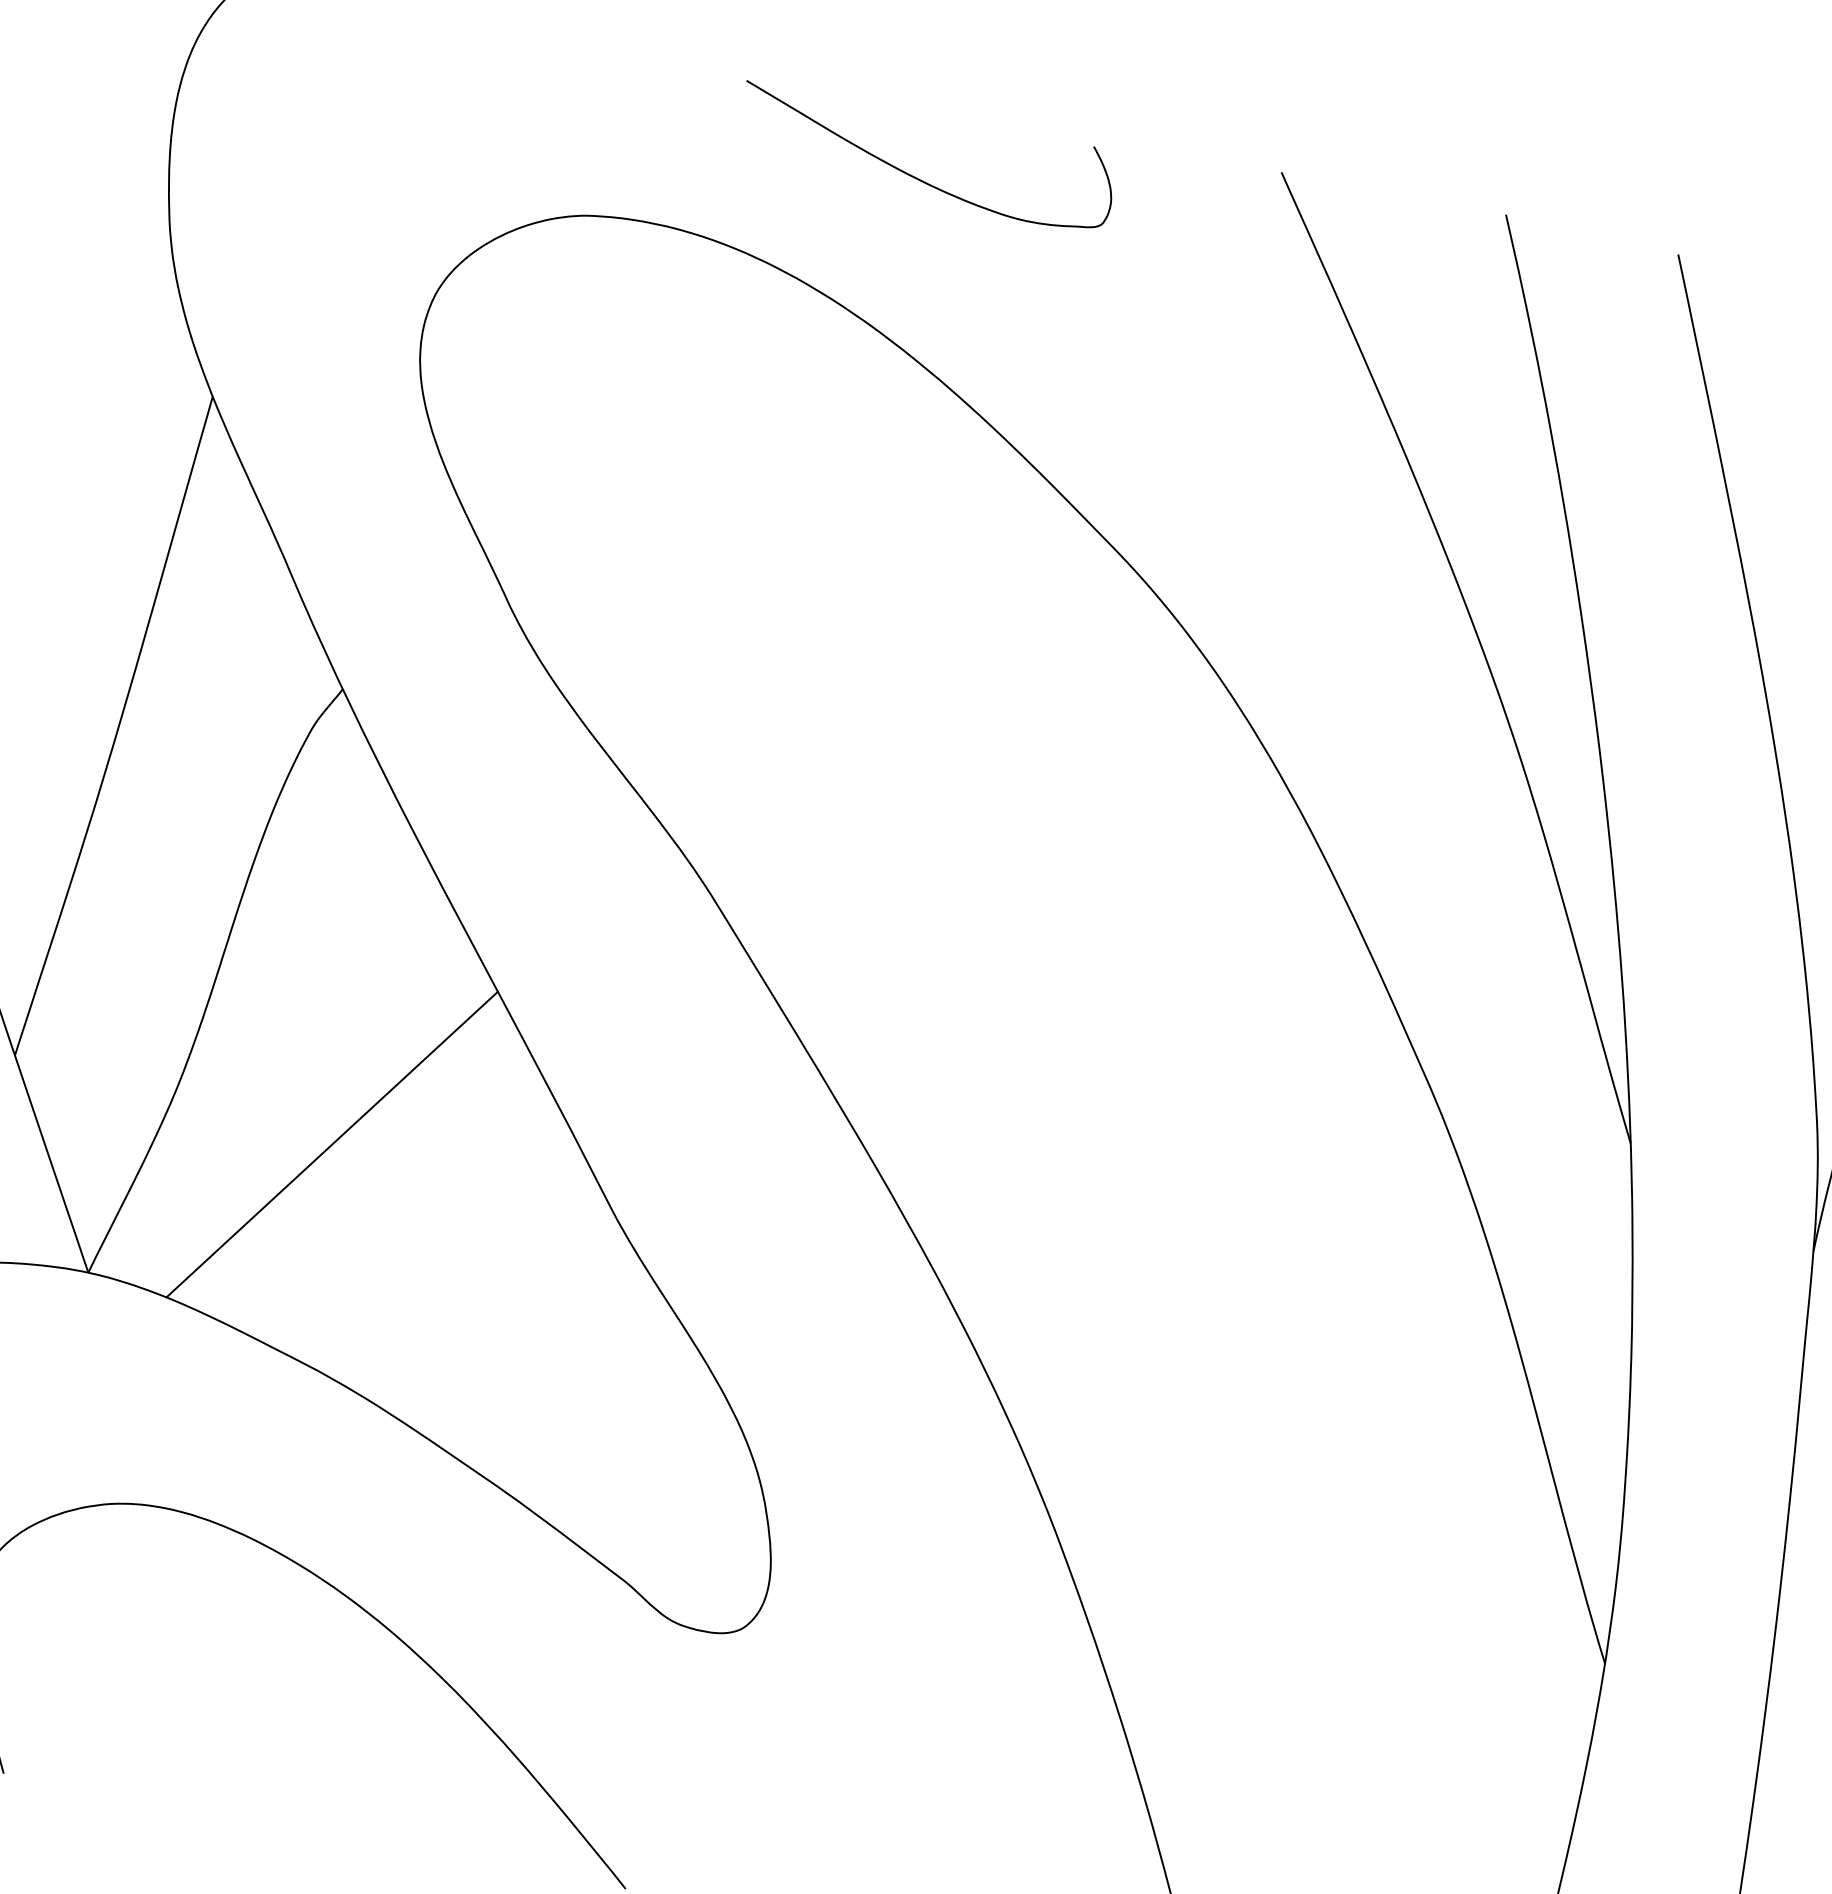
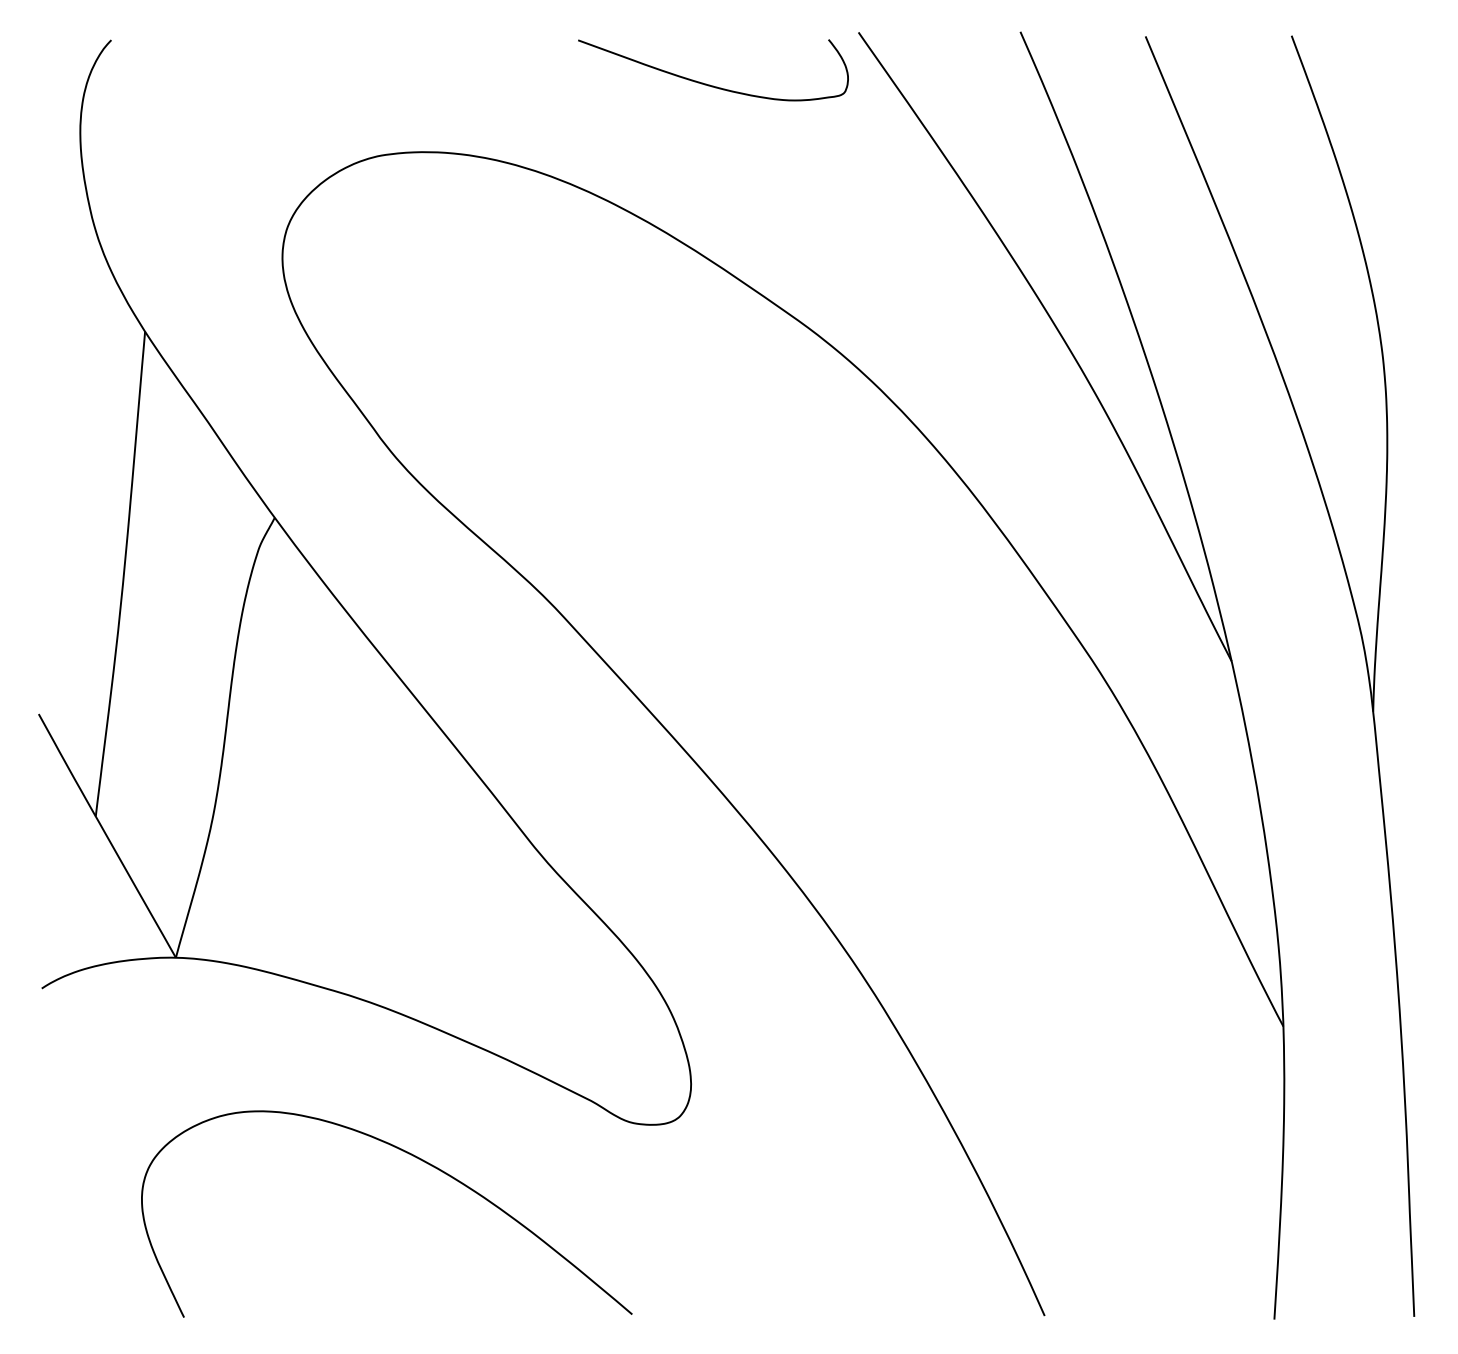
curve: (916, 176) -> (709, 84), moved
line: (332, 1143) -> (328, 835), removed

